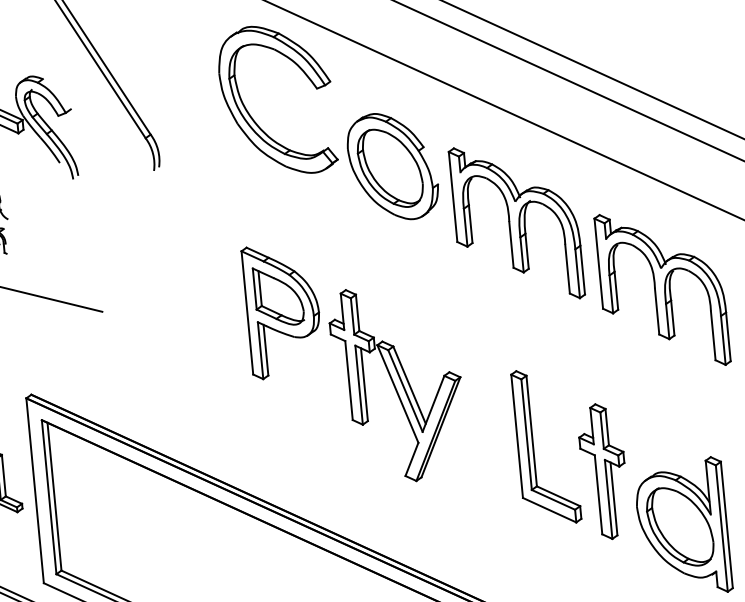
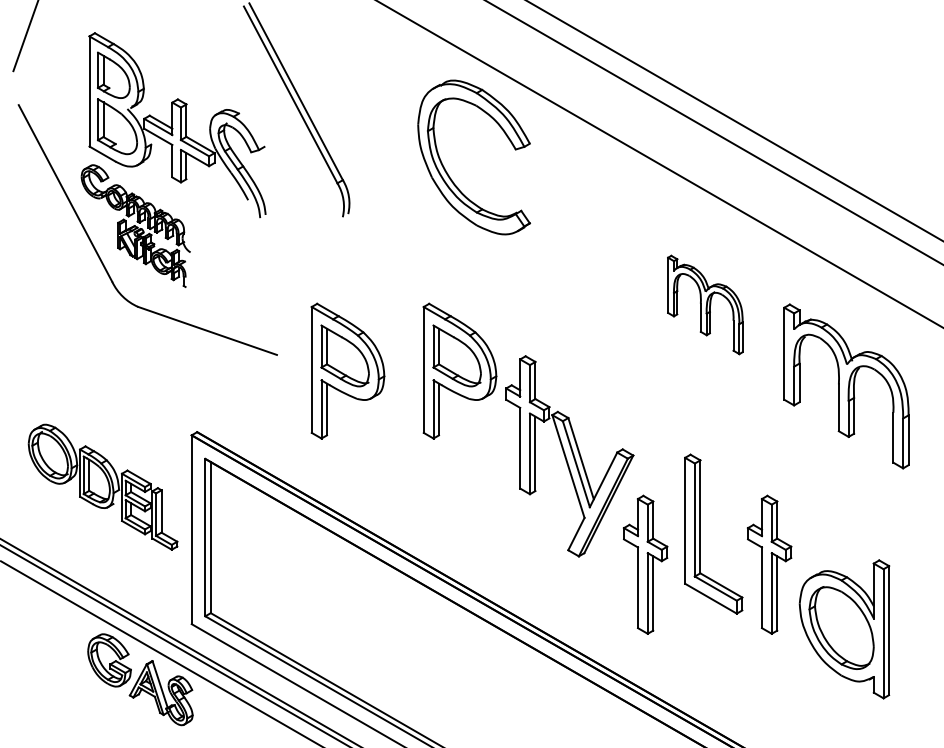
part: (393, 166) -> (585, 235), removed
part: (517, 222) -> (705, 304), size x0.6
part: (172, 320) -> (347, 370), added
part: (482, 482) -> (645, 564), added

